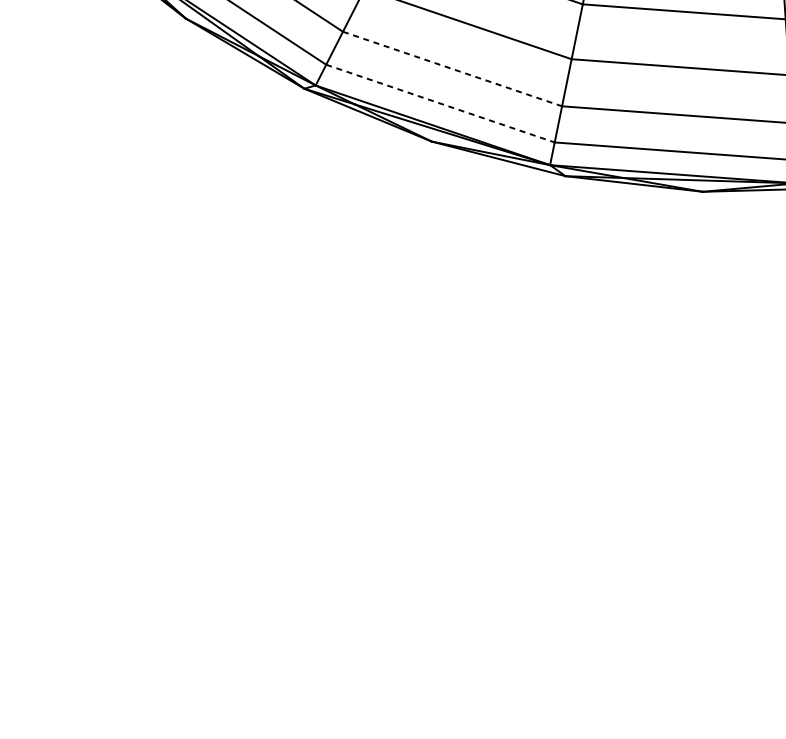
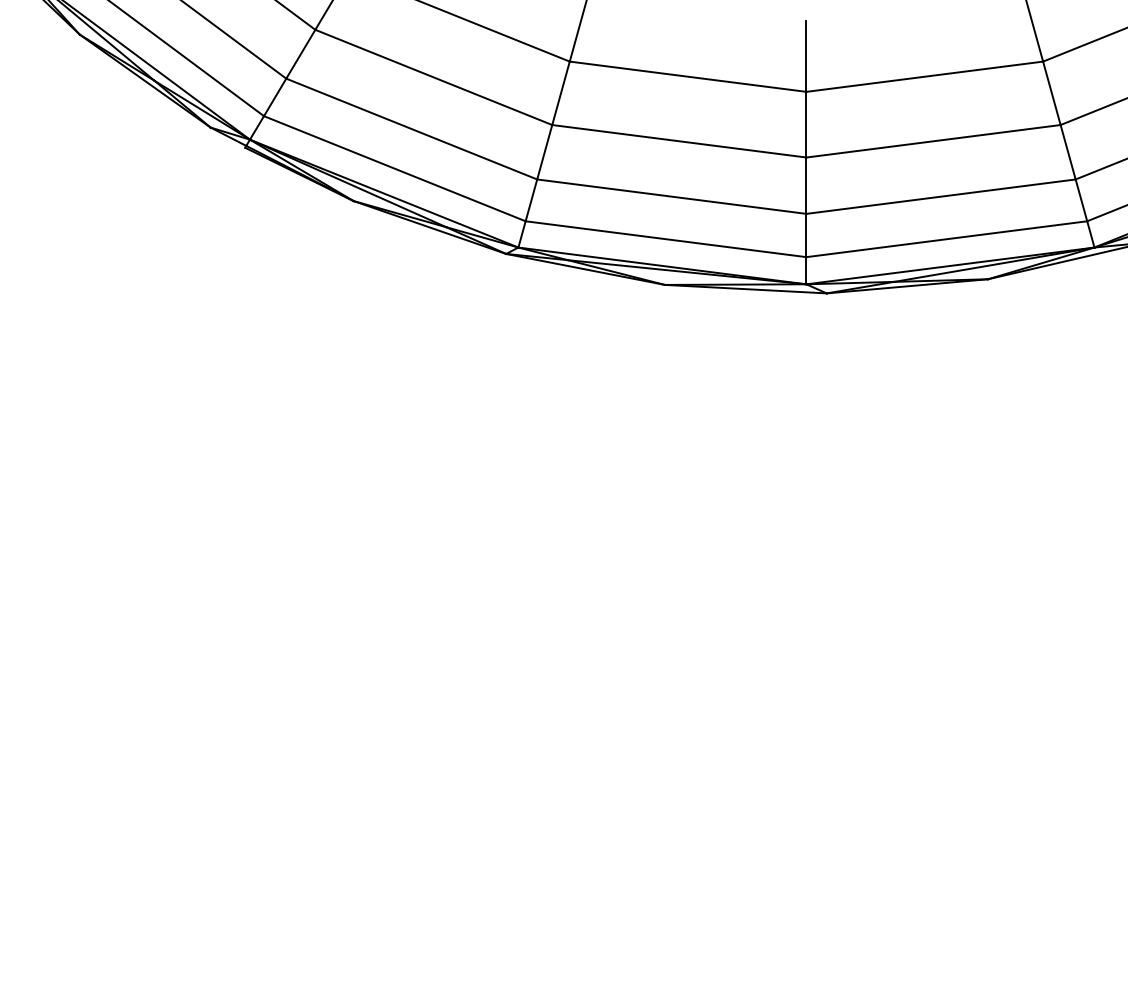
line: (452, 68) -> (671, 196), dashed -> solid
line: (440, 103) -> (666, 239), dashed -> solid

